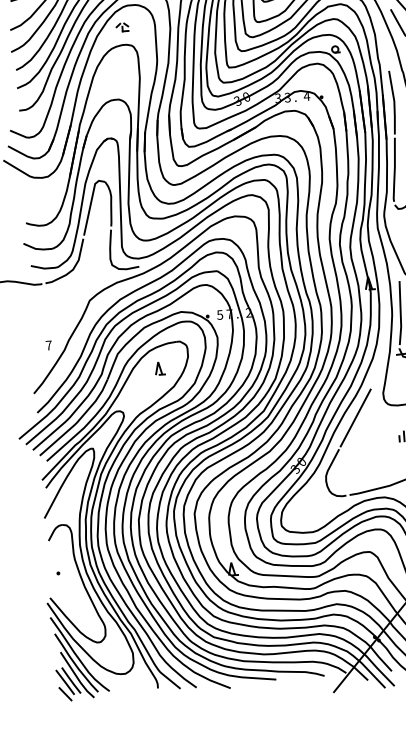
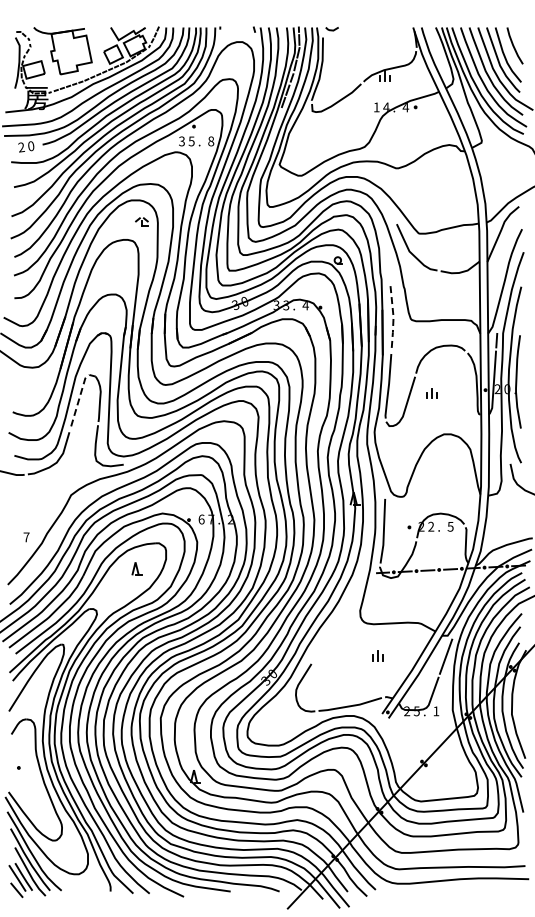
part: (122, 26) -> (141, 221), moved
line: (394, 102) -> (393, 318), solid -> dashed
line: (90, 202) -> (79, 396), solid -> dashed
text: (220, 314) -> (201, 519), 5 -> 6
line: (355, 417) -> (330, 633), removed

